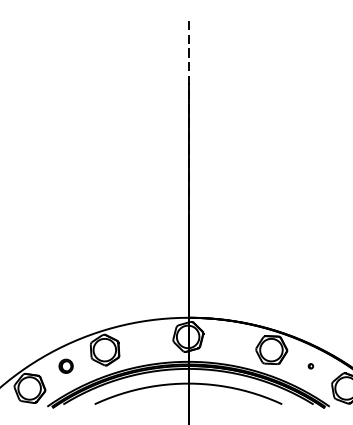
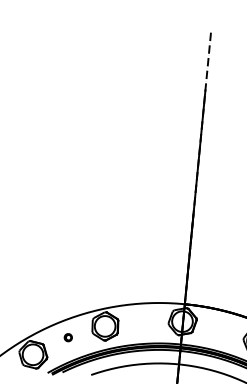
part: (65, 365) -> (67, 336), size x0.6

